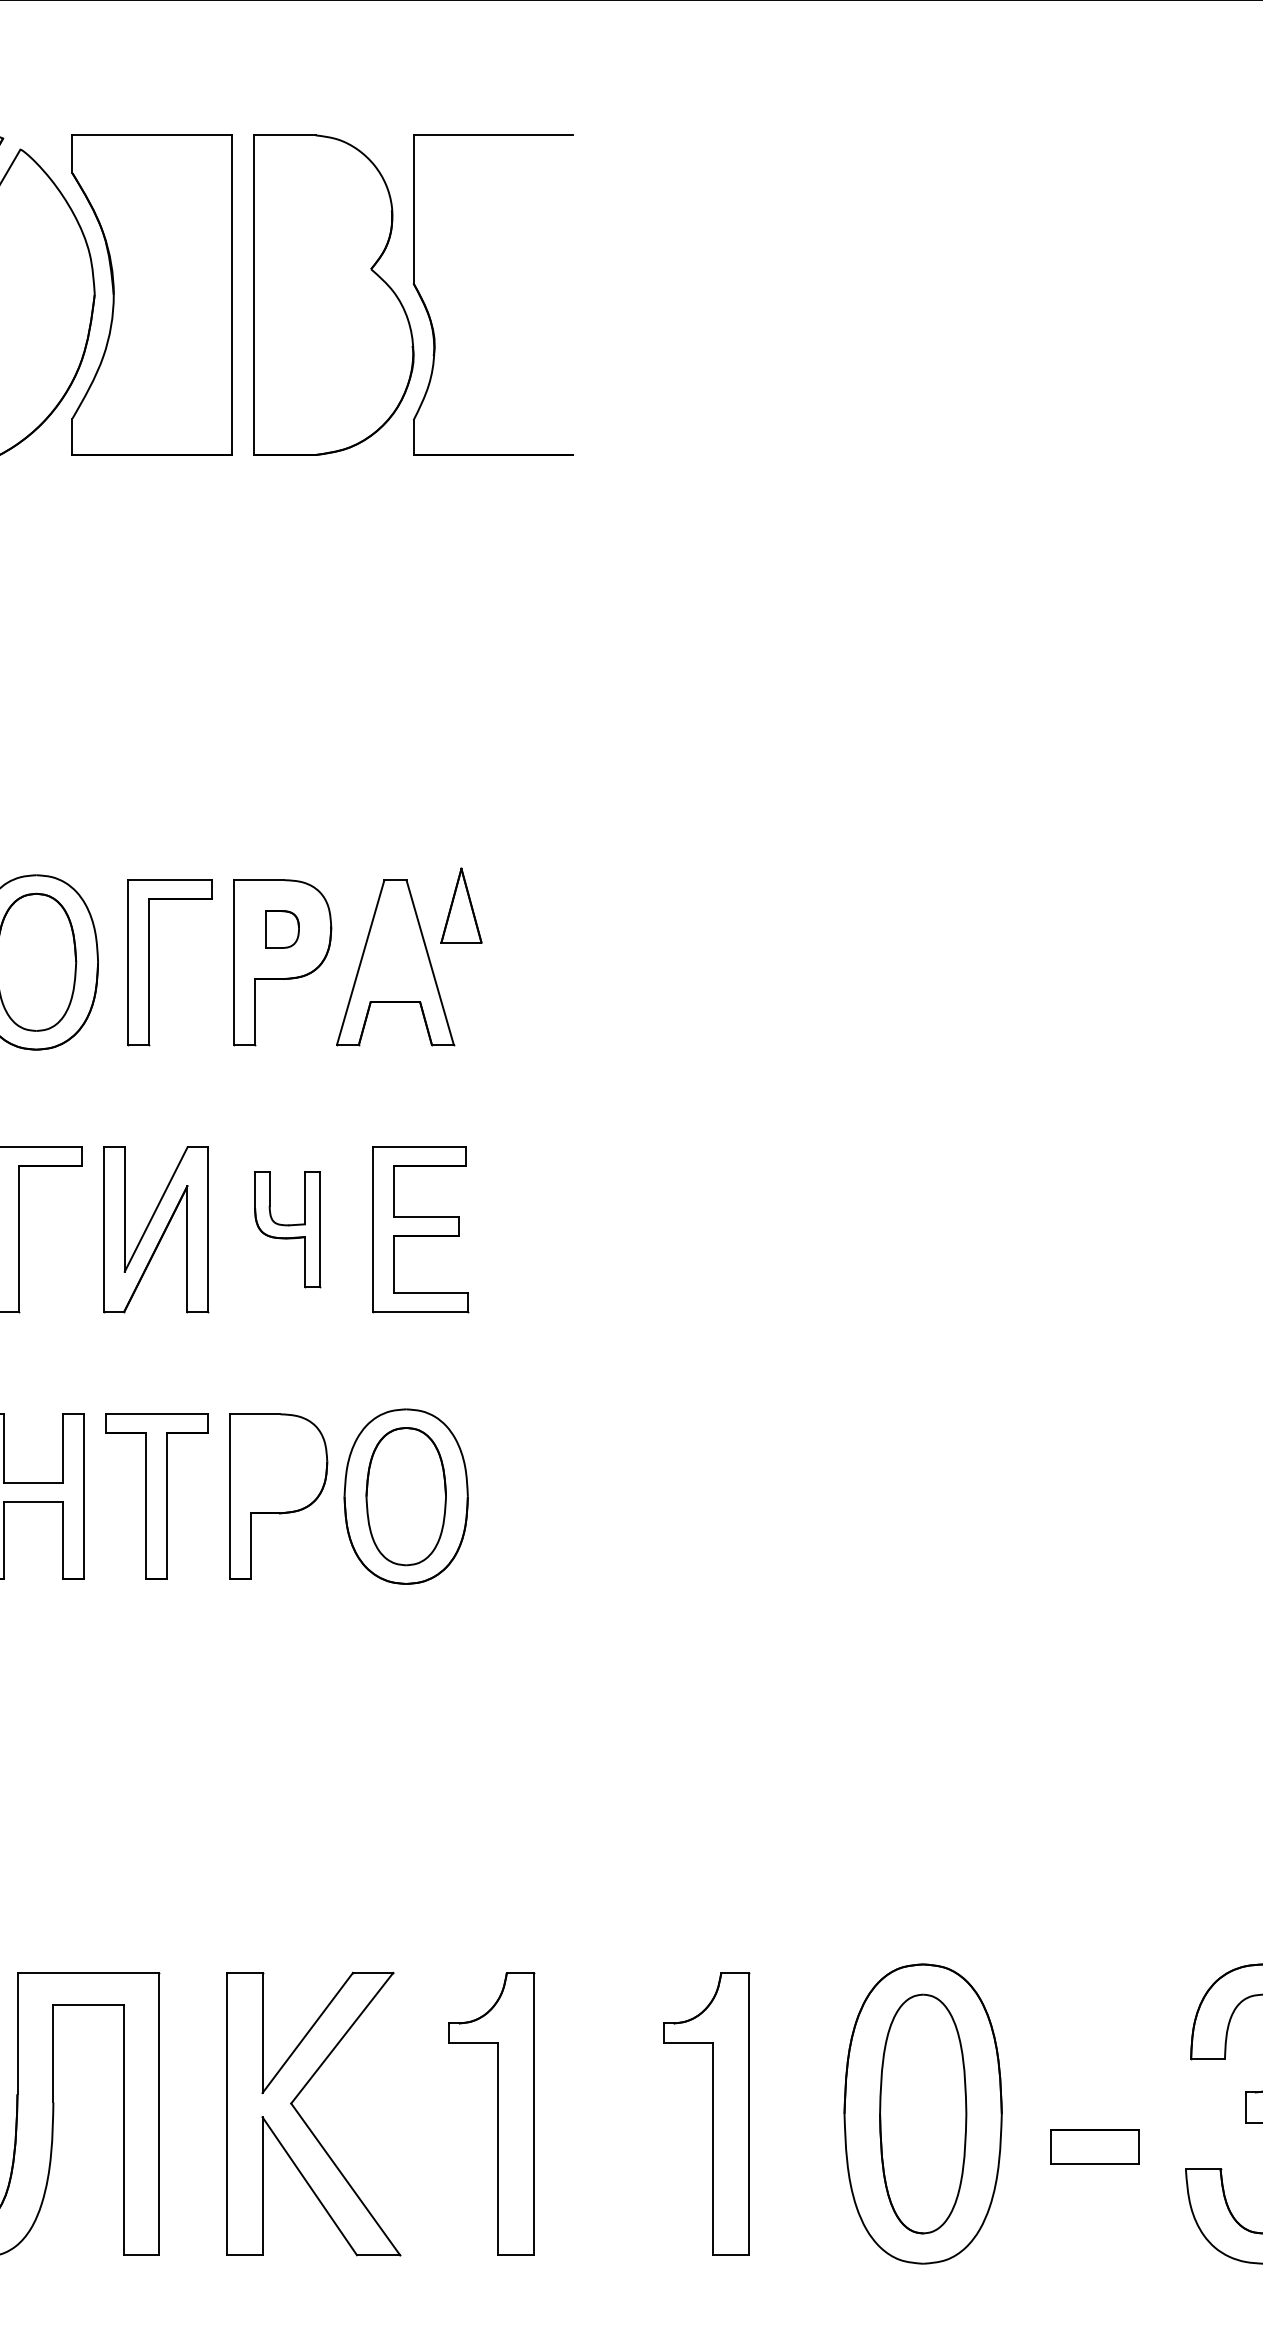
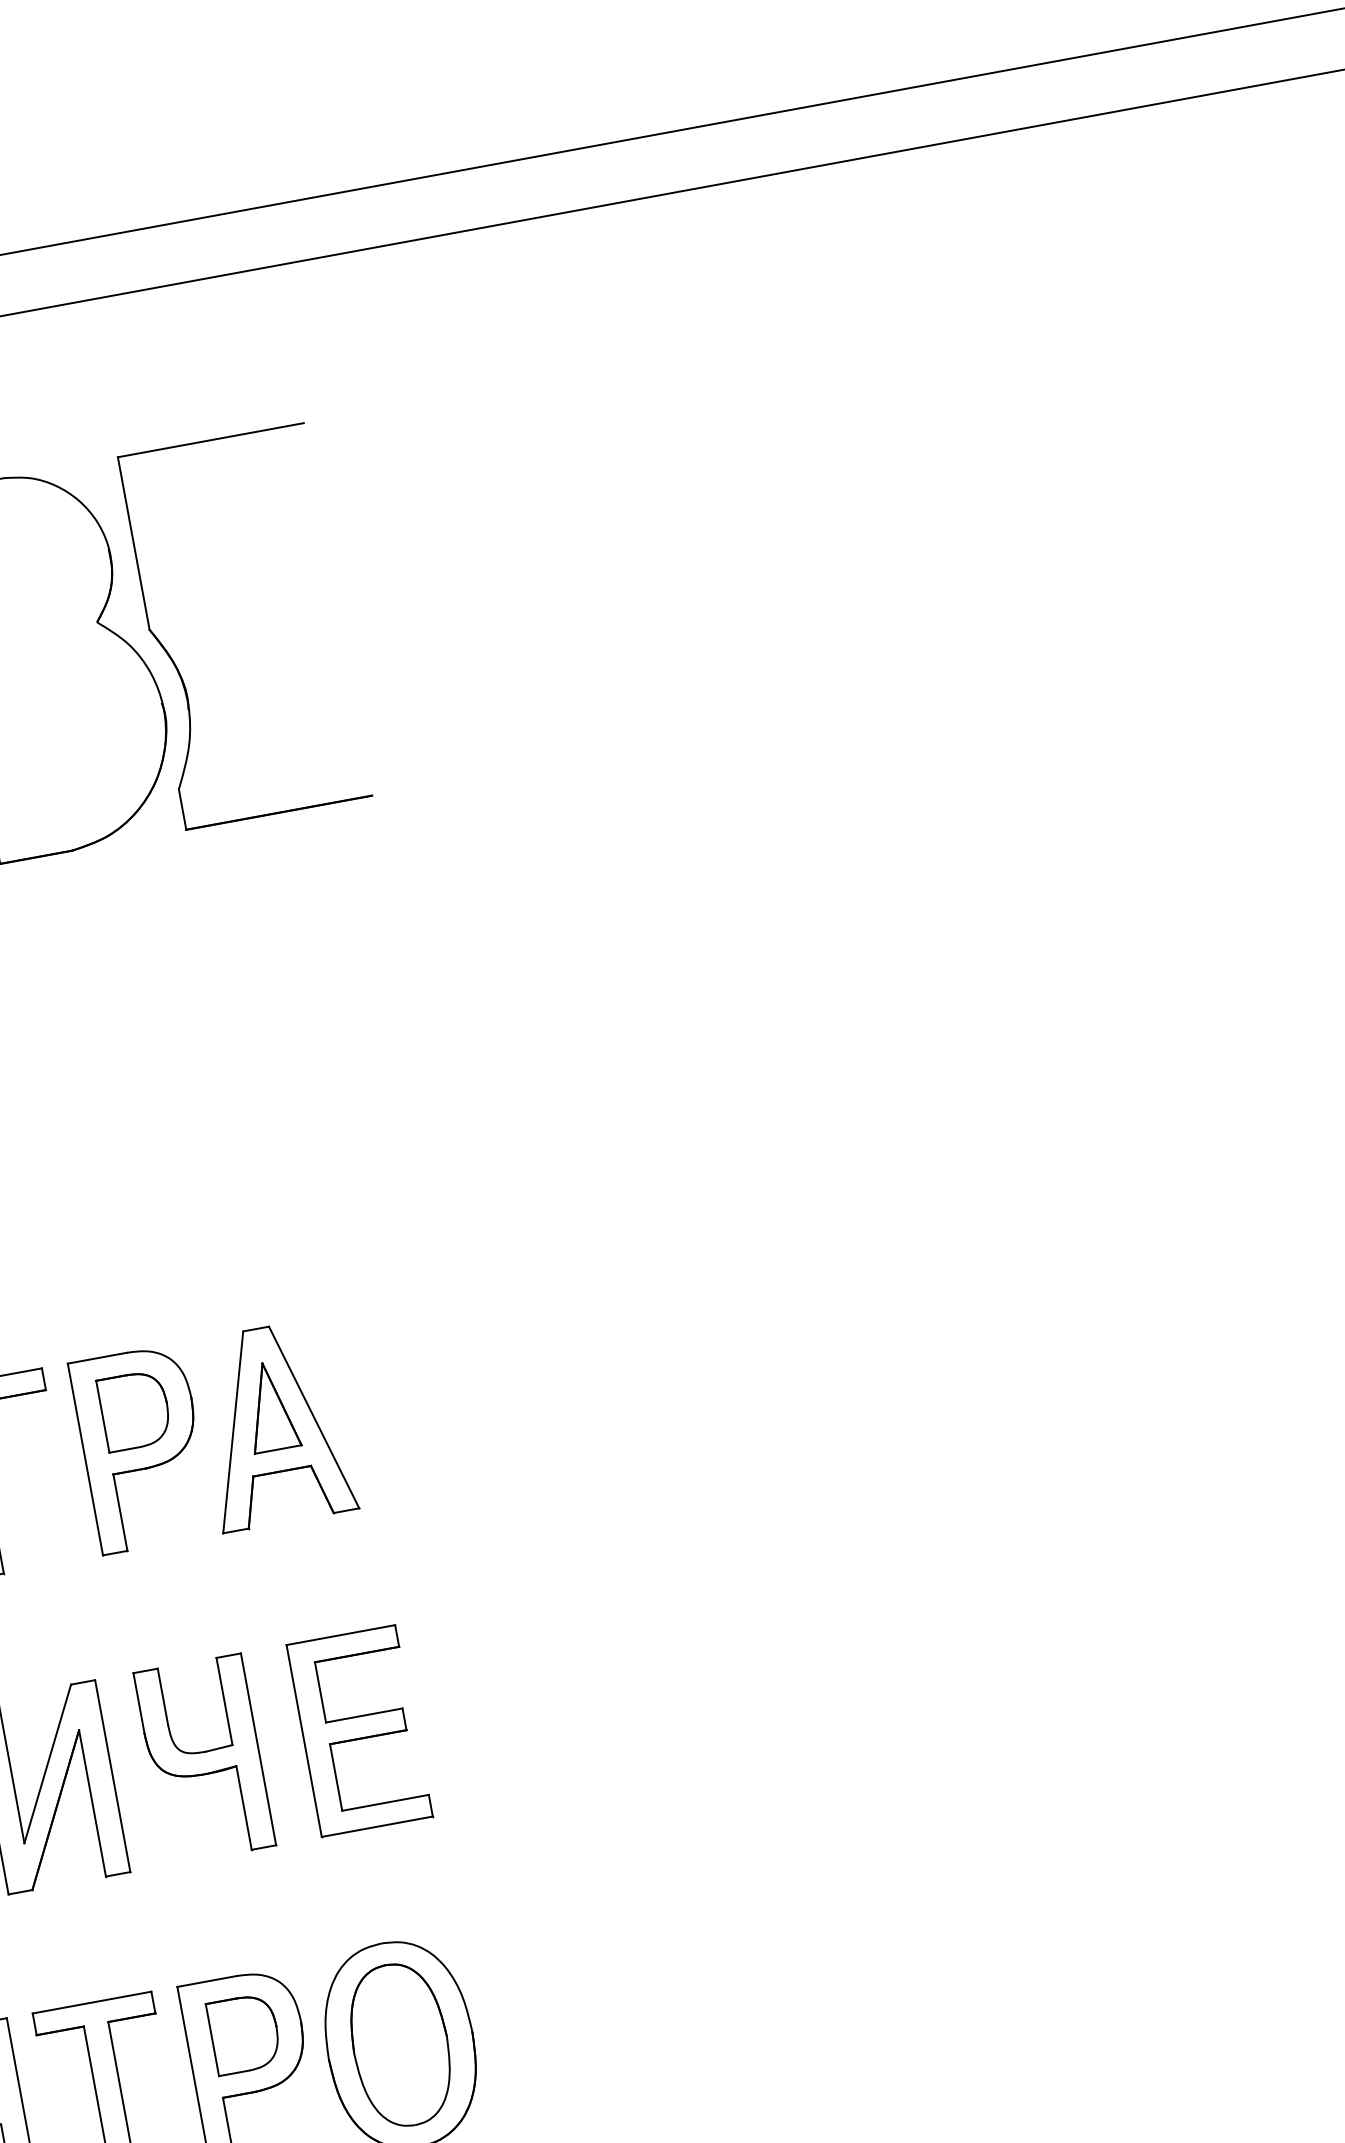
part: (461, 905) -> (270, 1406), moved
part: (282, 929) -> (135, 1410), size x1.67
part: (287, 1229) -> (205, 1759), size x1.43
part: (278, 1463) -> (244, 2033), added

